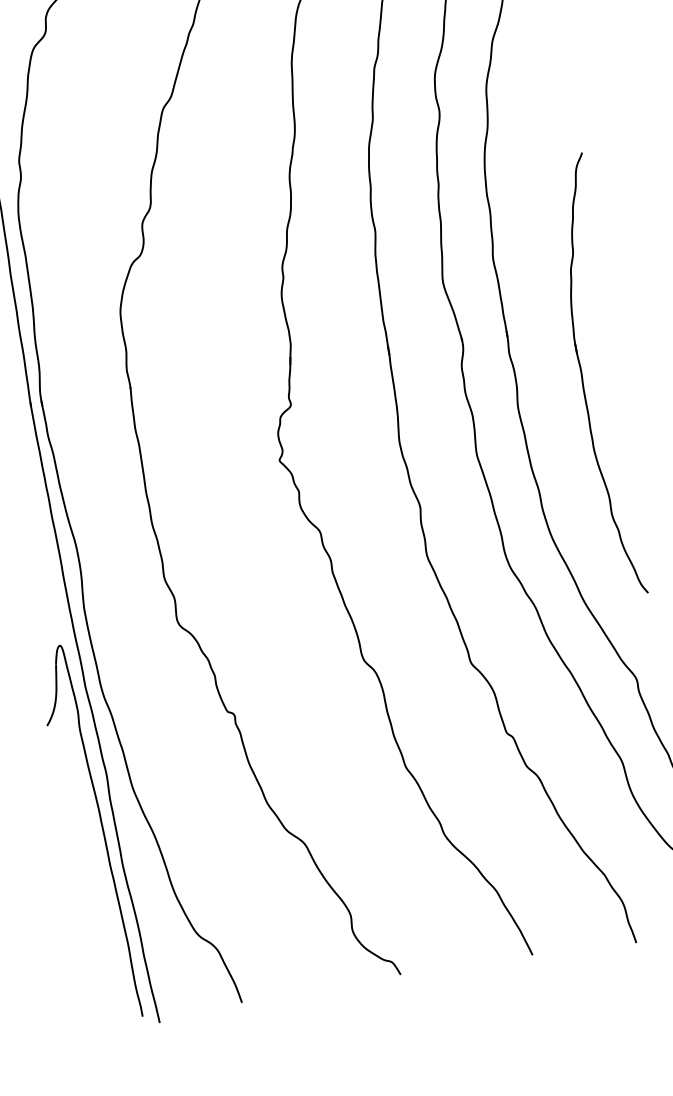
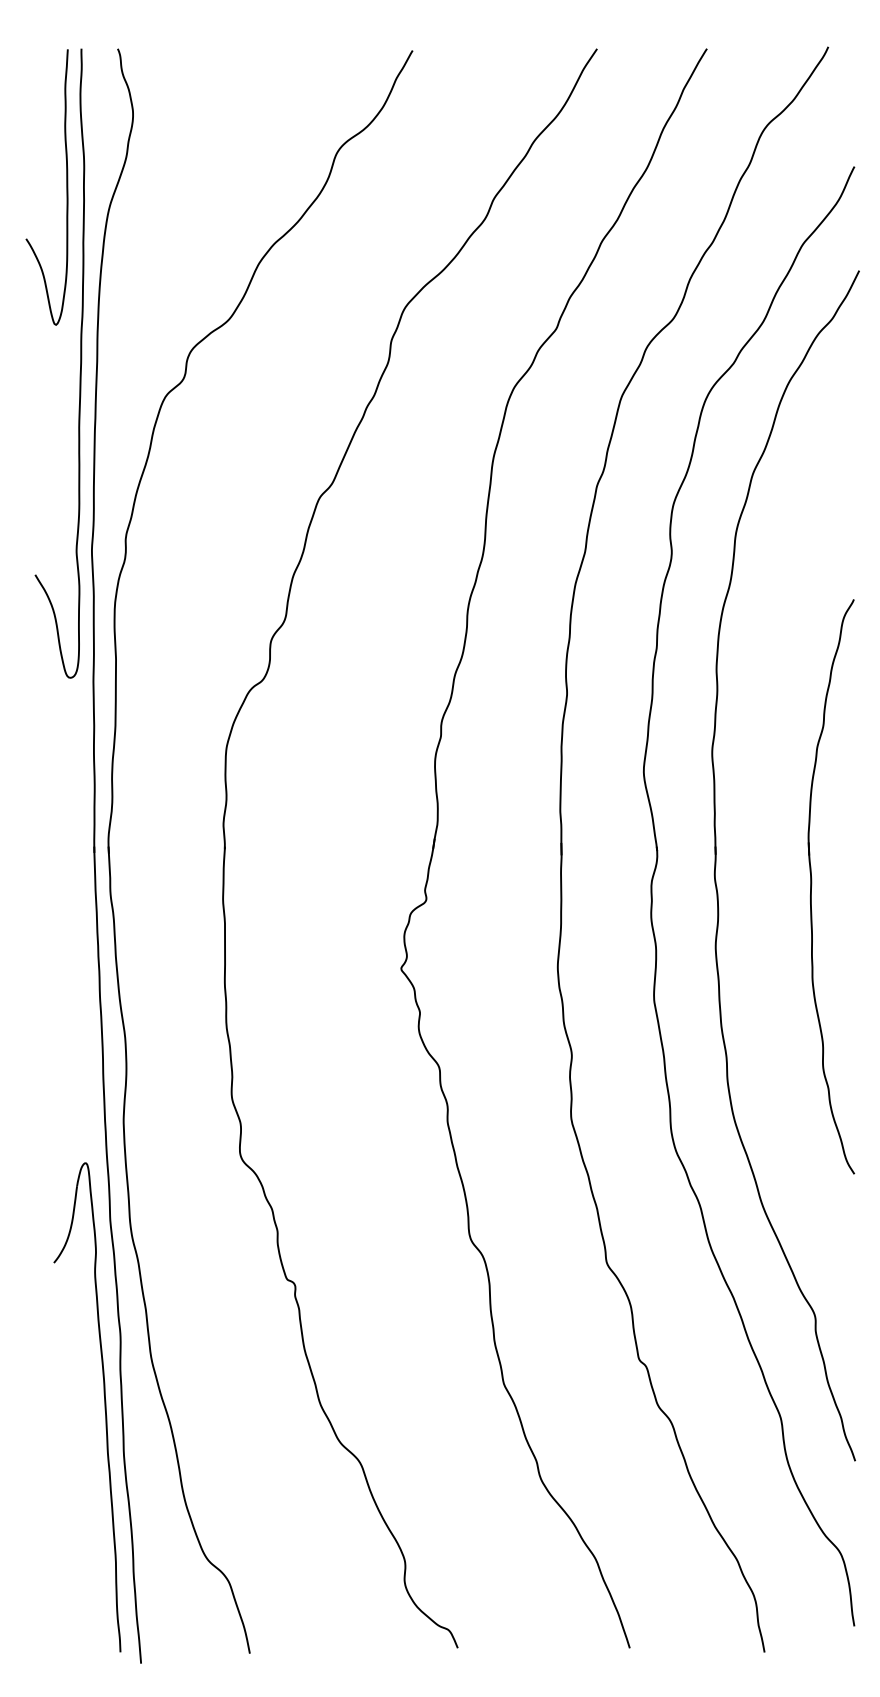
part: (582, 375) -> (812, 884), moved

